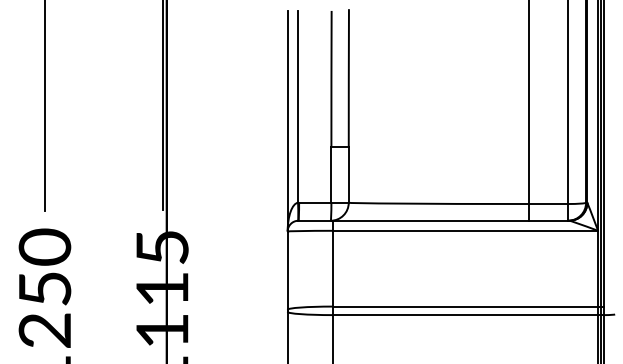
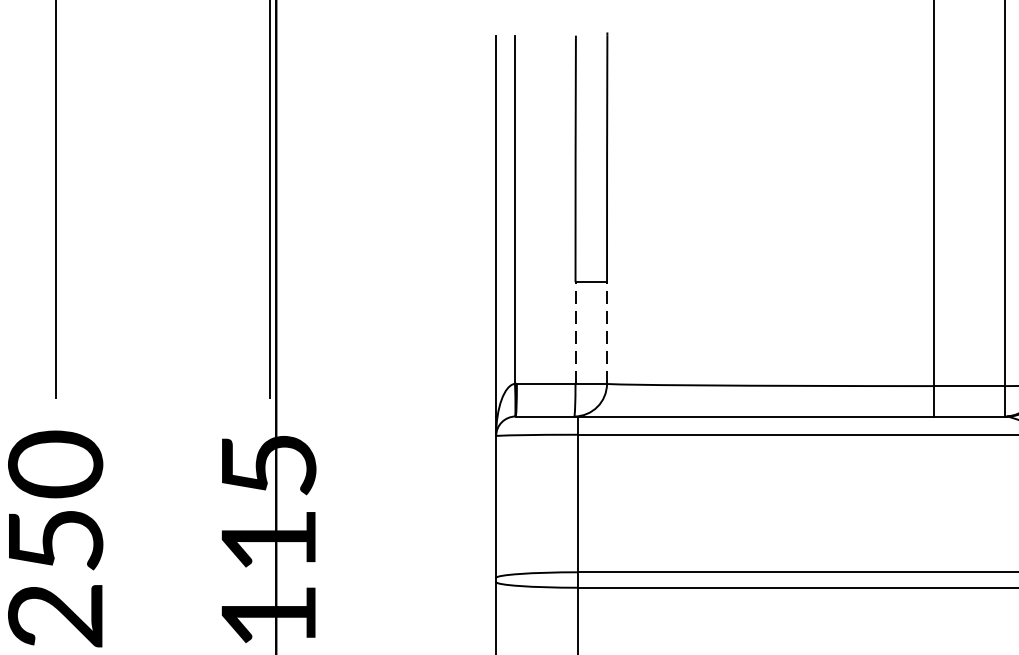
line: (331, 174) -> (575, 332), solid -> dashed
line: (348, 174) -> (606, 332), solid -> dashed

